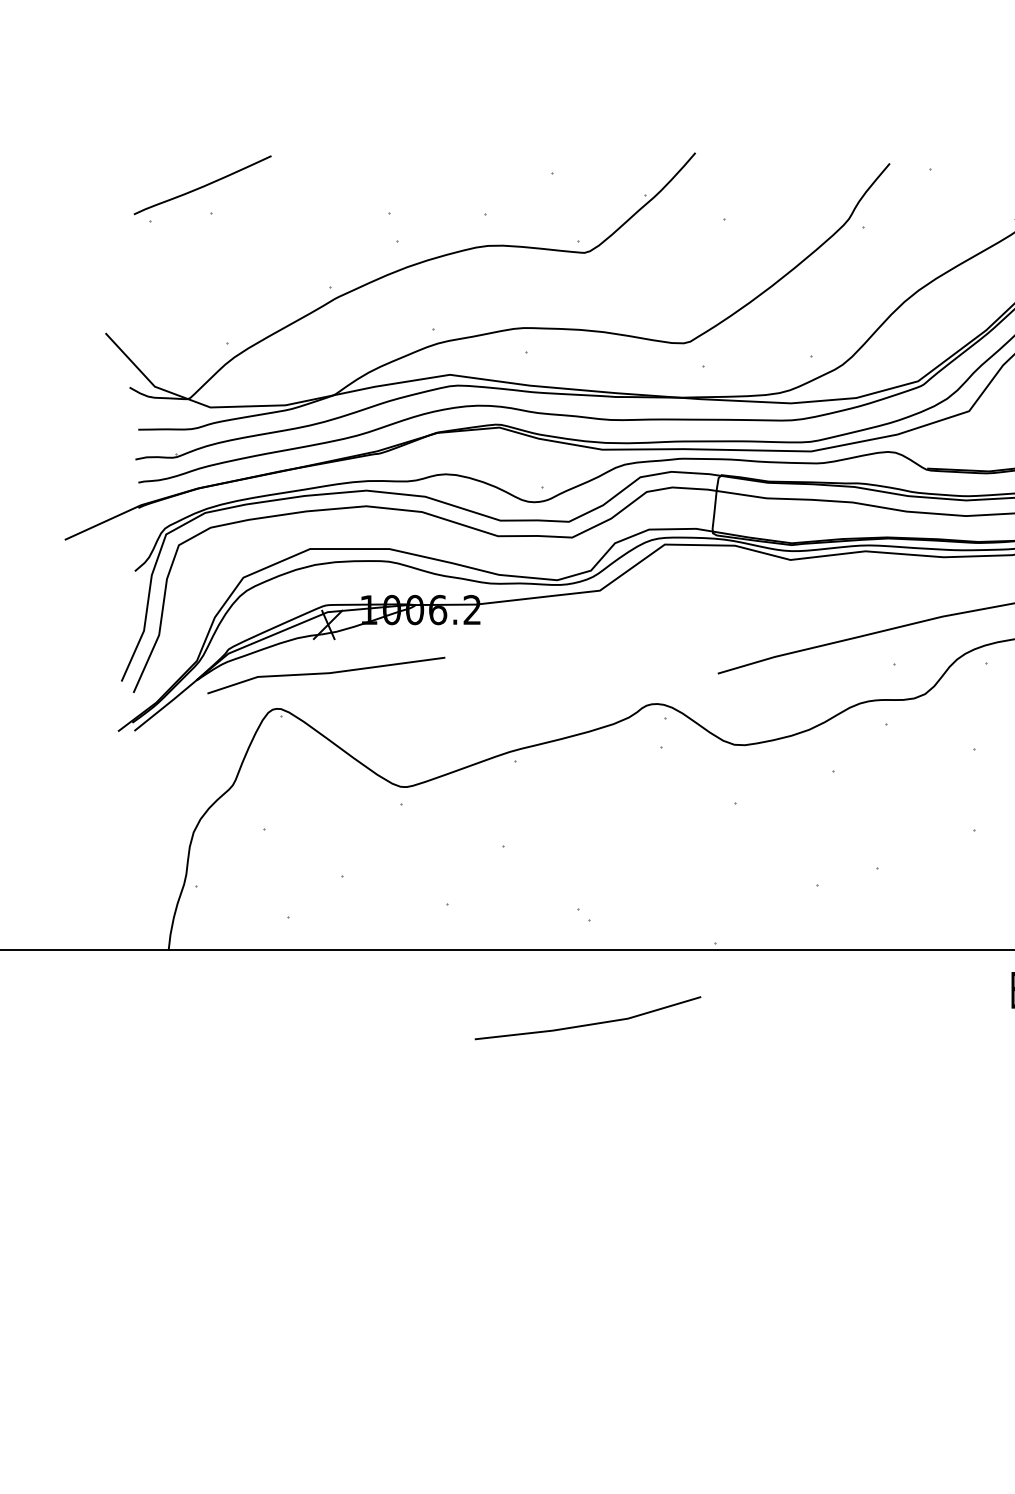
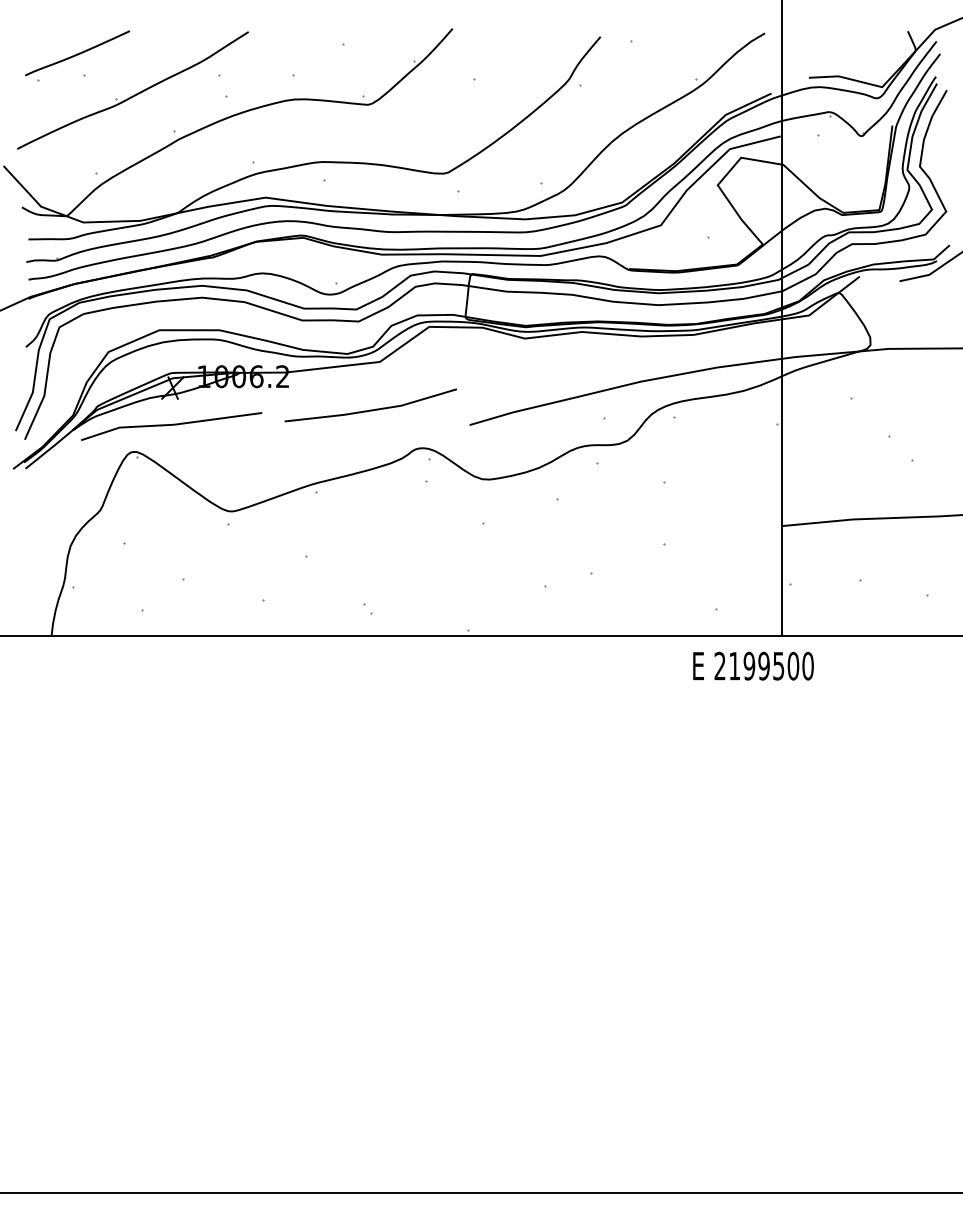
part: (274, 234) -> (132, 90), added
line: (587, 1023) -> (370, 409), moved

